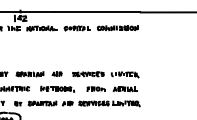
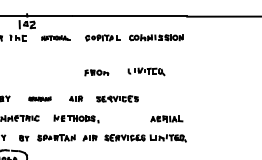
part: (41, 28) -> (55, 37), size x0.7
part: (29, 73) -> (39, 98), size x0.6
part: (125, 74) -> (146, 71), moved
part: (95, 88) -> (96, 72), moved

